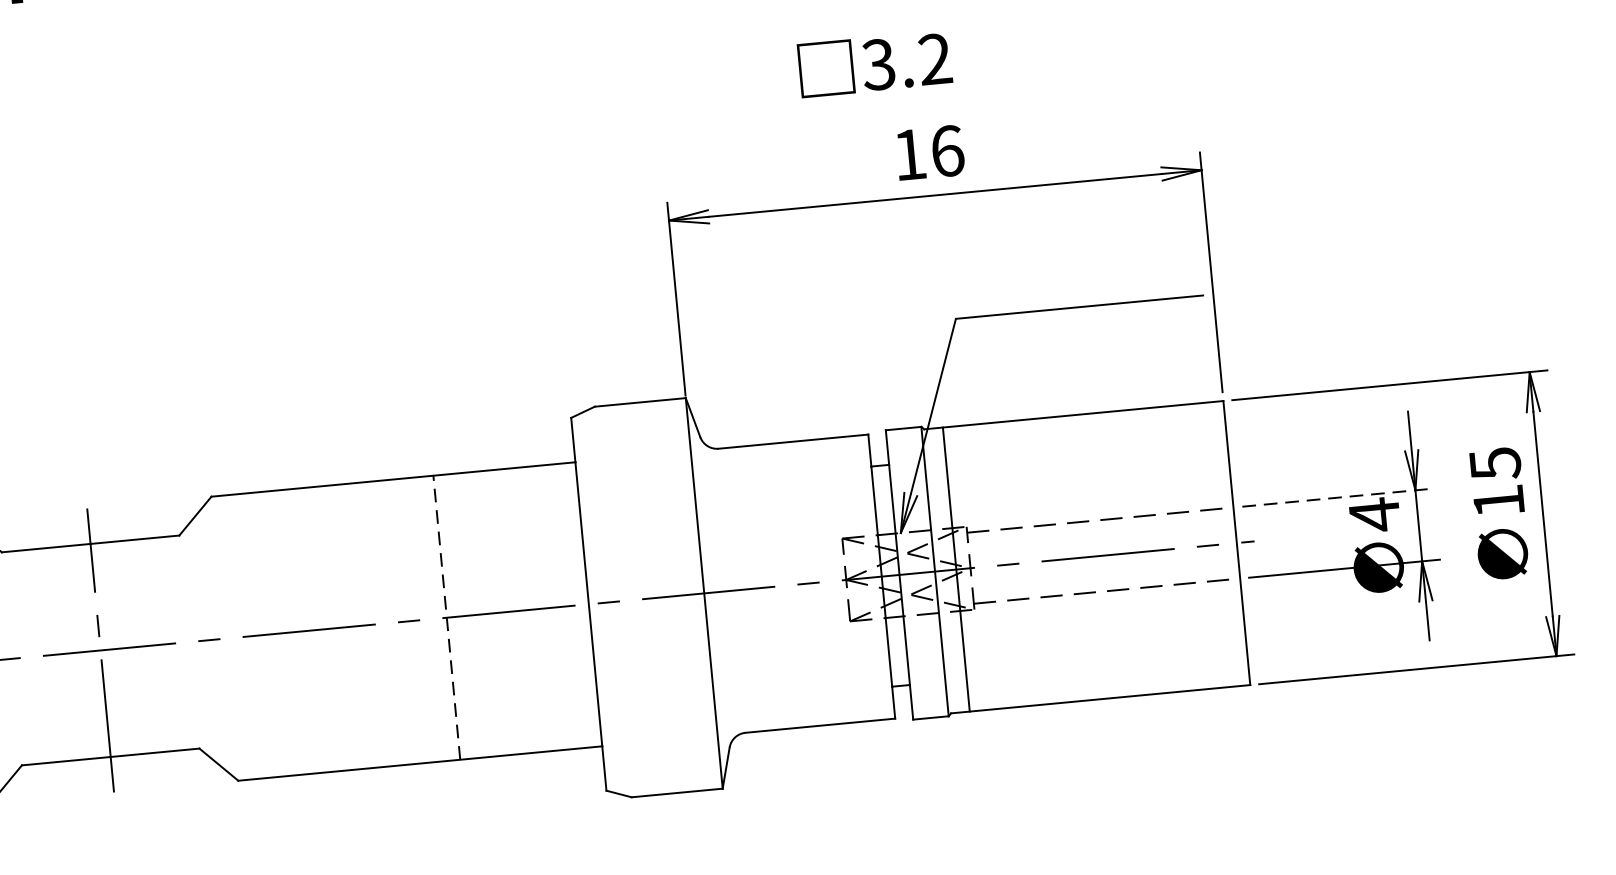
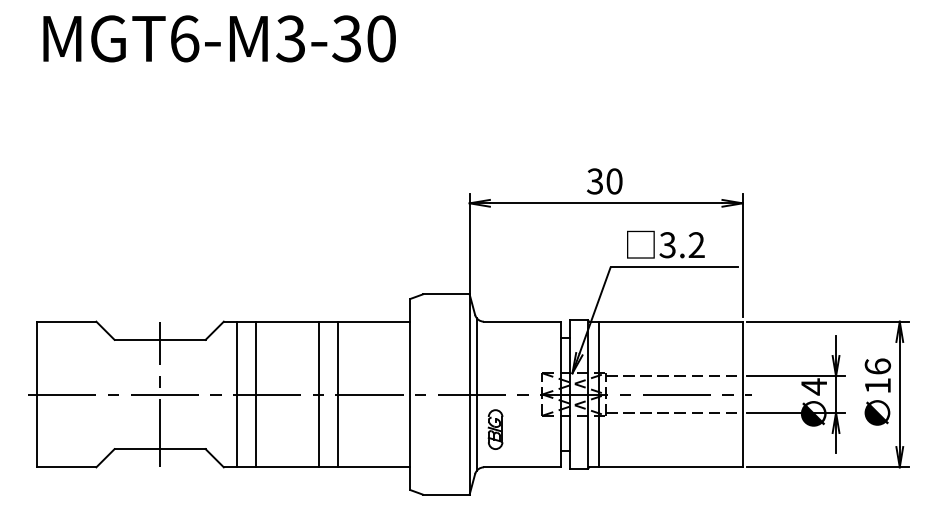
text: (874, 63) -> (665, 244), moved
text: (927, 153) -> (604, 181), 16 -> 30
text: (1494, 463) -> (877, 366), 15 -> 16
line: (1338, 498) -> (796, 376), dashed -> solid
line: (717, 592) -> (476, 394), added
line: (446, 617) -> (337, 394), dashed -> solid
line: (411, 621) -> (319, 394), added
line: (286, 632) -> (255, 394), added
line: (251, 636) -> (237, 394), added
part: (761, 656) -> (495, 429), added

